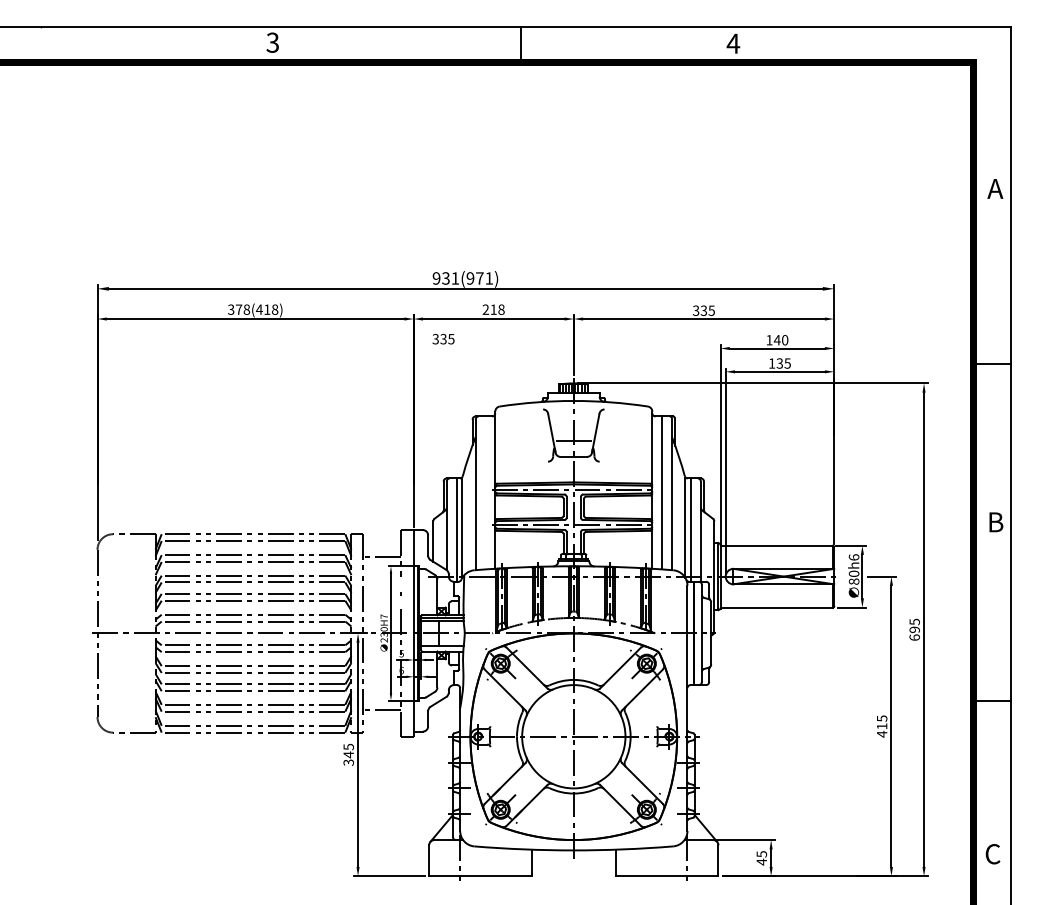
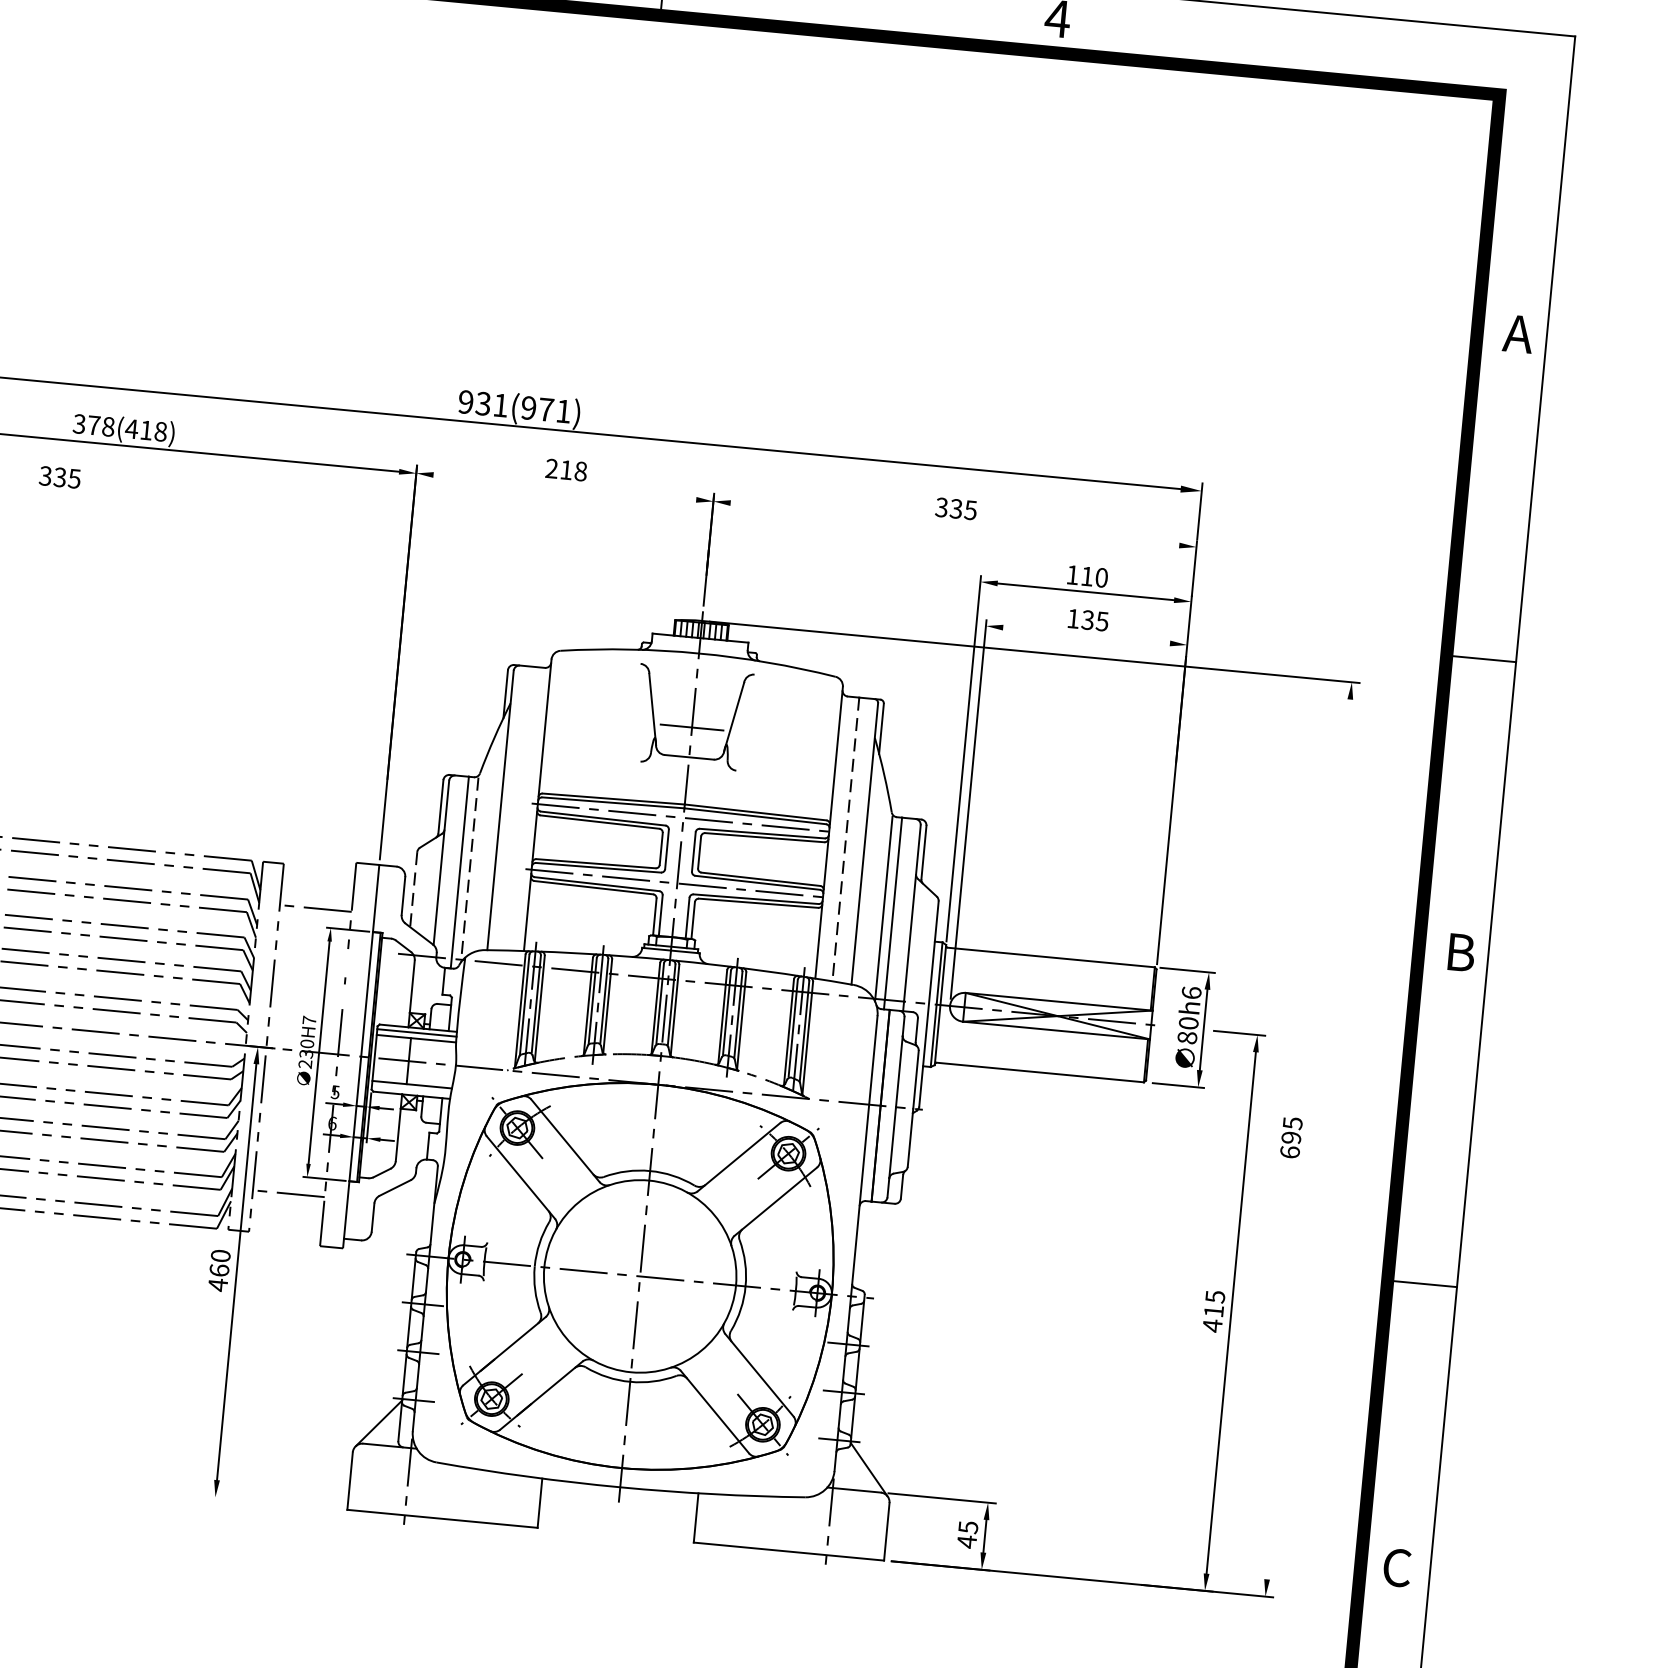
line: (493, 319) -> (564, 488), removed
line: (703, 319) -> (953, 525), removed
text: (443, 338) -> (60, 476), moved
text: (776, 340) -> (1085, 576), 140 -> 110
line: (779, 371) -> (1085, 634), removed
line: (661, 493) -> (845, 840), solid -> dashed
line: (462, 528) -> (470, 870), solid -> dashed
line: (433, 542) -> (413, 891), solid -> dashed
line: (924, 629) -> (1309, 1138), removed
text: (348, 754) -> (219, 1269), 345 -> 460
line: (389, 876) -> (273, 1503), removed

